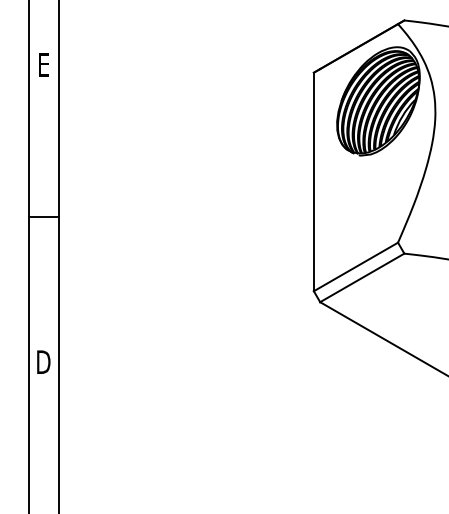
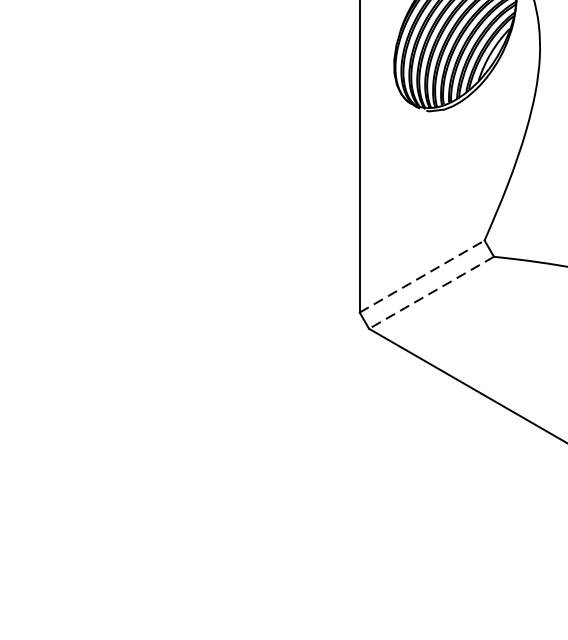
line: (355, 266) -> (421, 275), solid -> dashed
line: (362, 277) -> (431, 292), solid -> dashed

